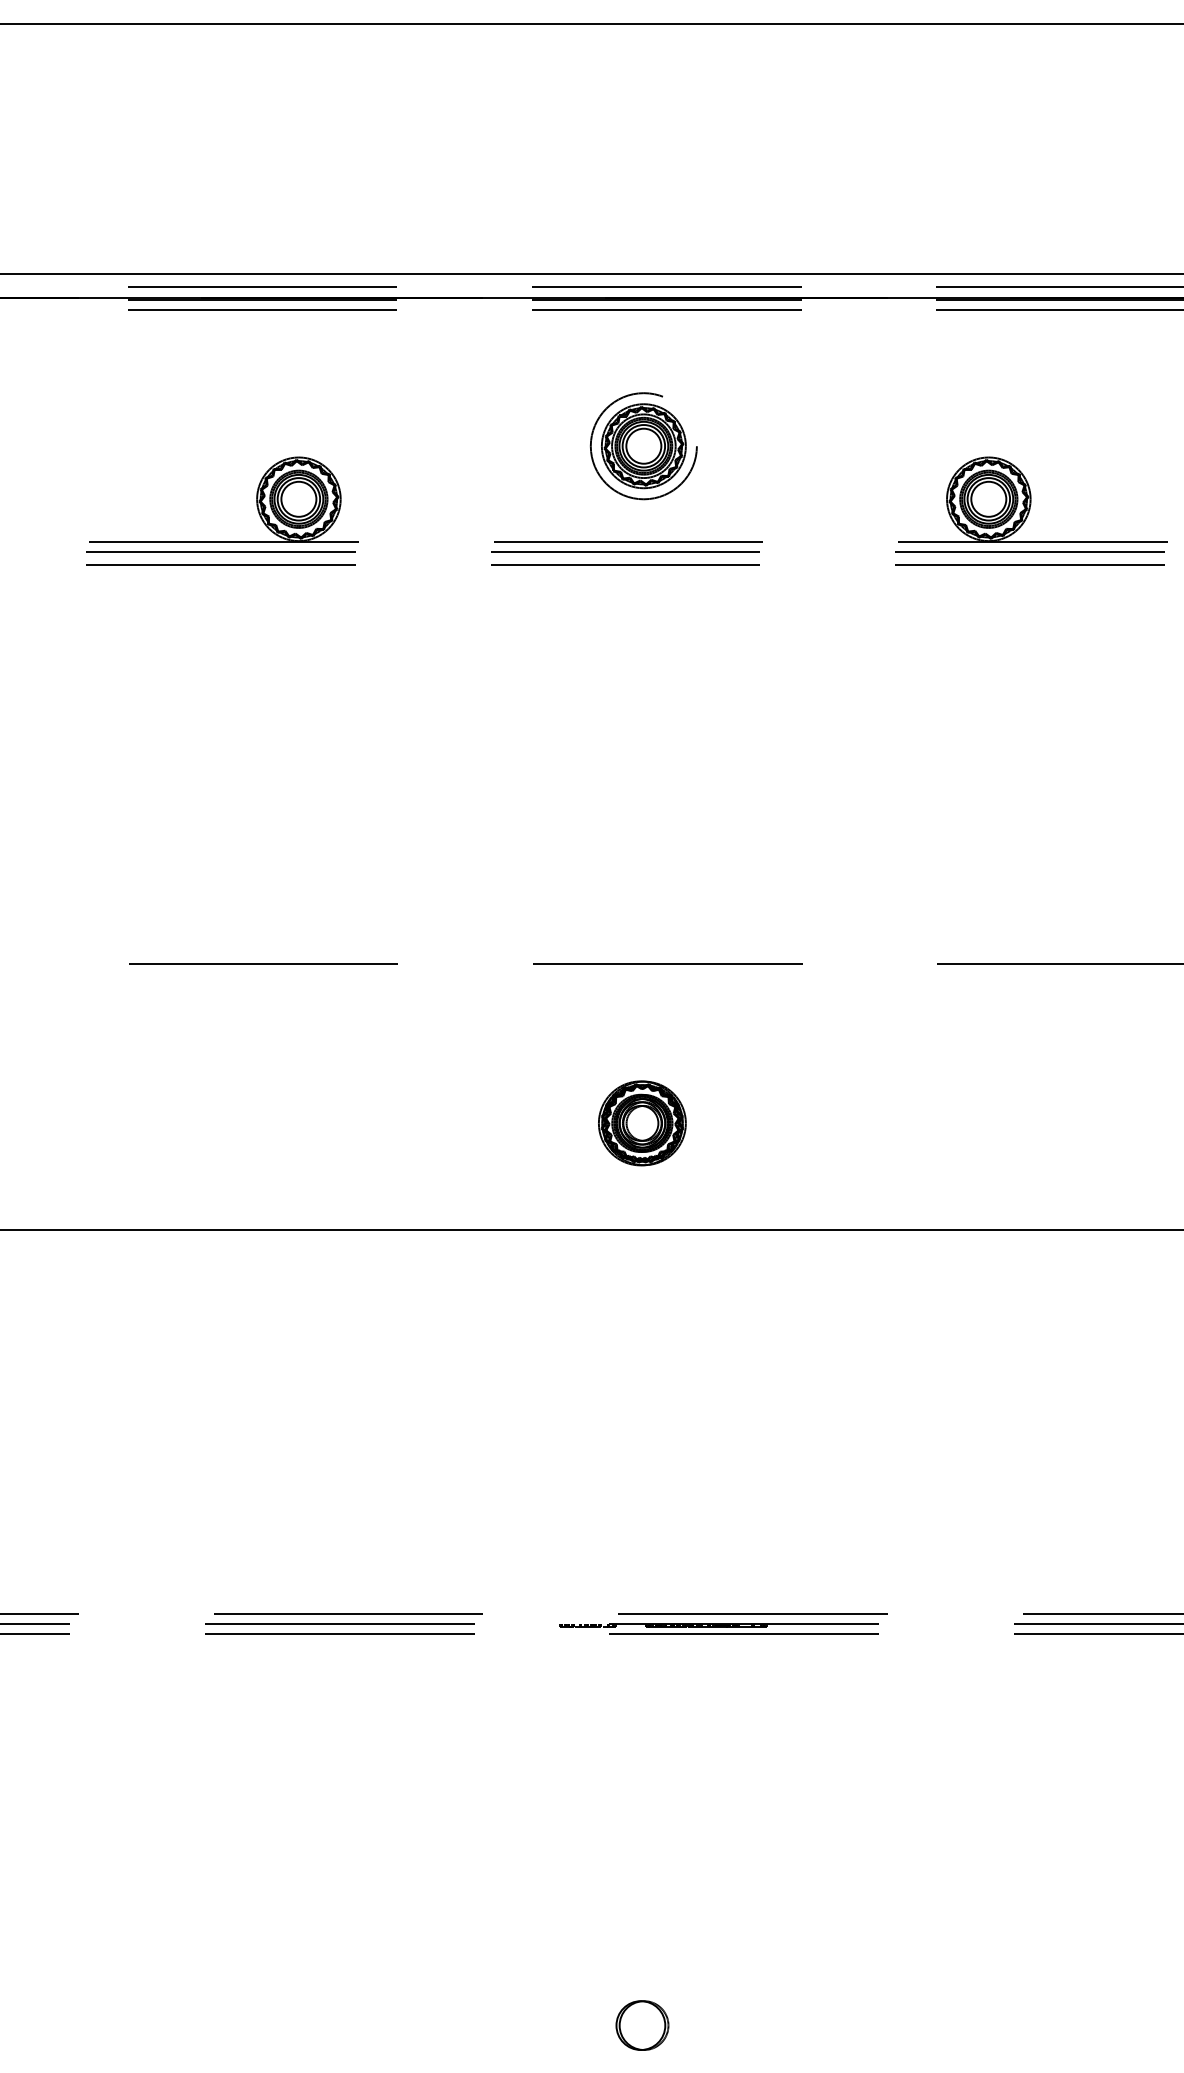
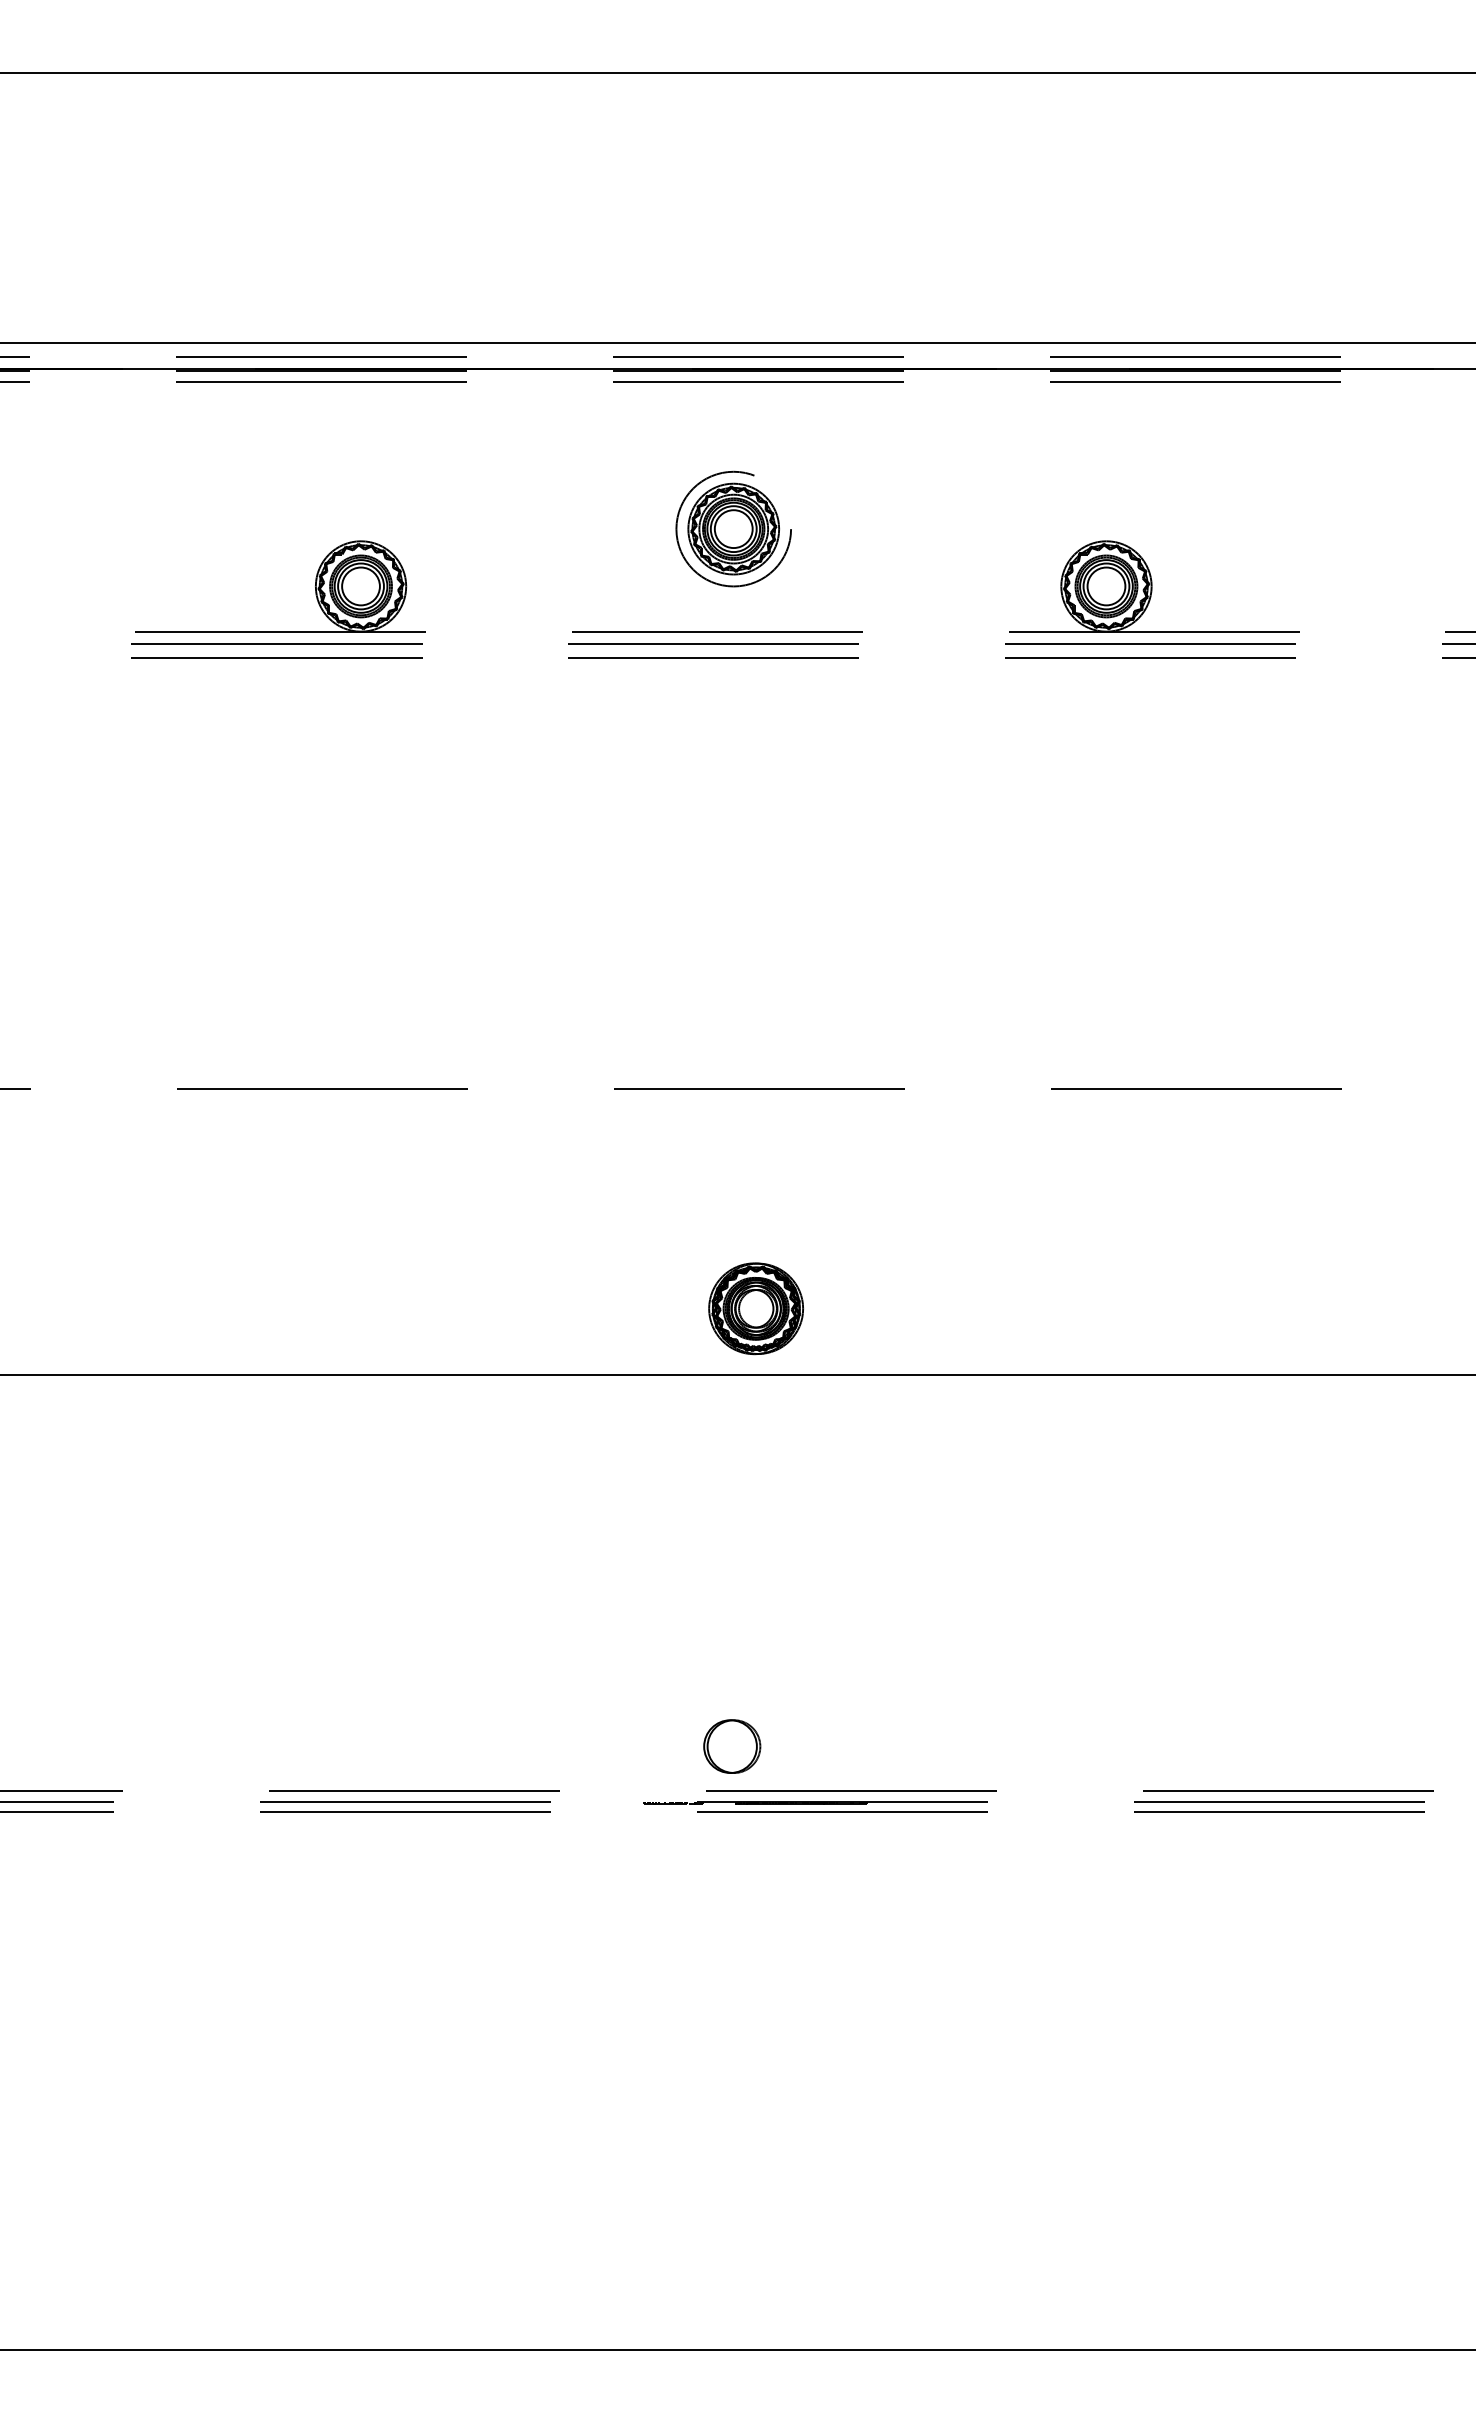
part: (641, 1123) -> (755, 1308), moved
part: (642, 2025) -> (732, 1746), moved

